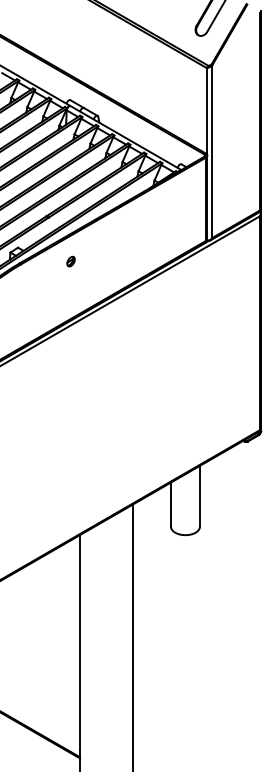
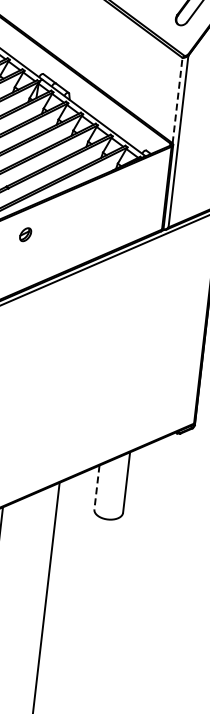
line: (206, 110) -> (177, 100), solid -> dashed
part: (70, 261) -> (25, 234), size x1.4
line: (171, 505) -> (97, 488), solid -> dashed

